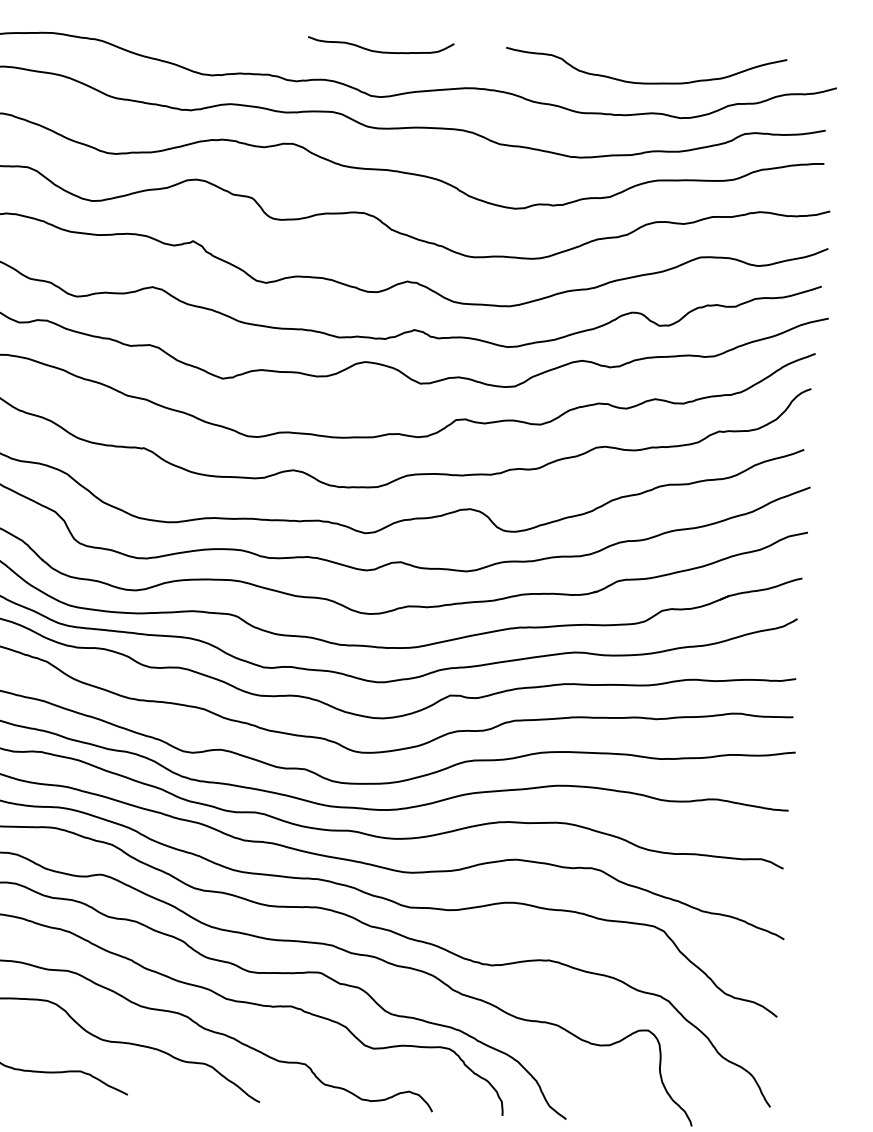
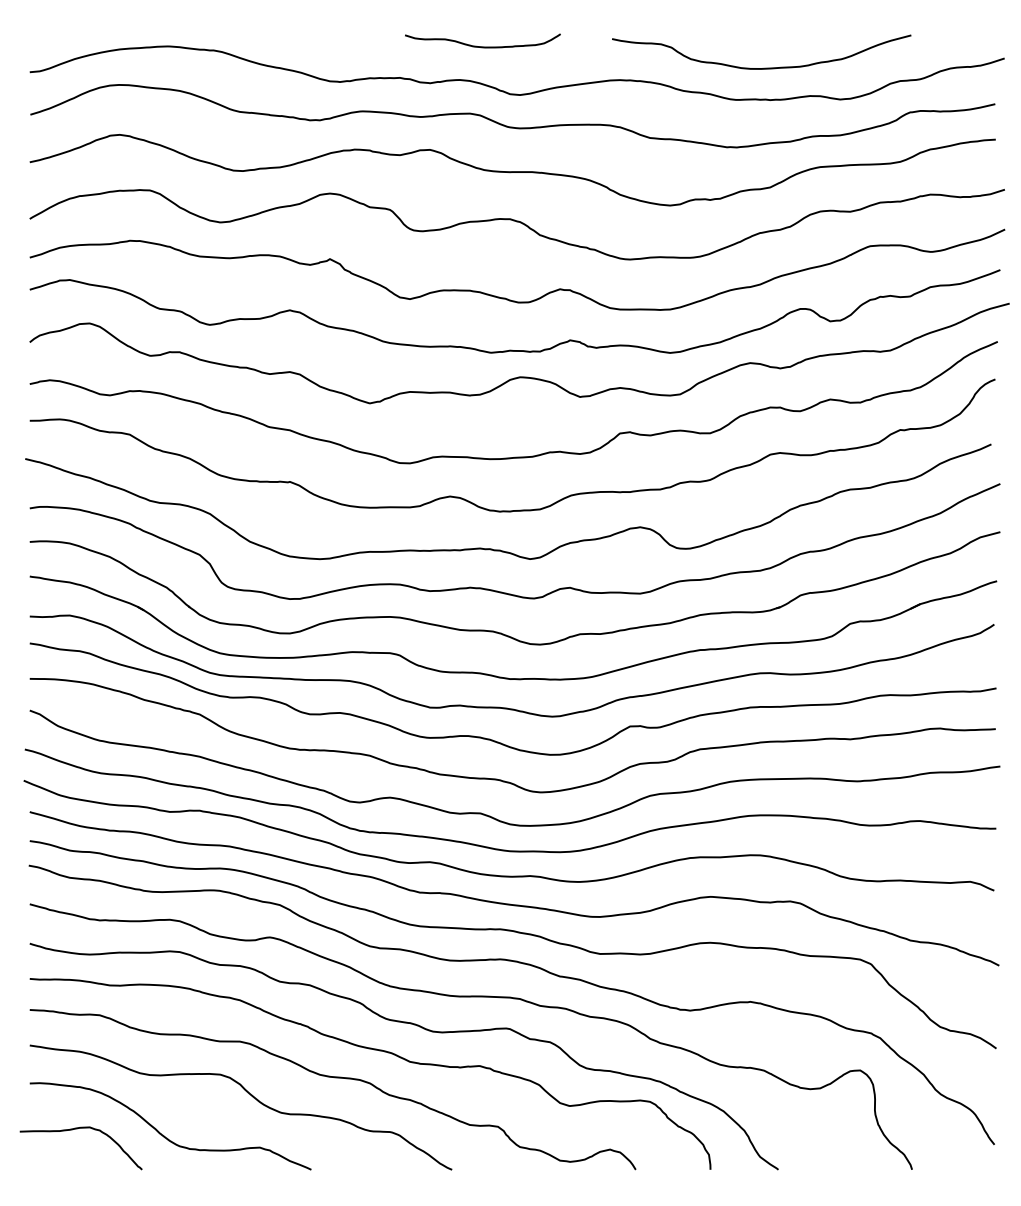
curve: (380, 51) -> (482, 46), moved
curve: (646, 82) -> (763, 67), moved

